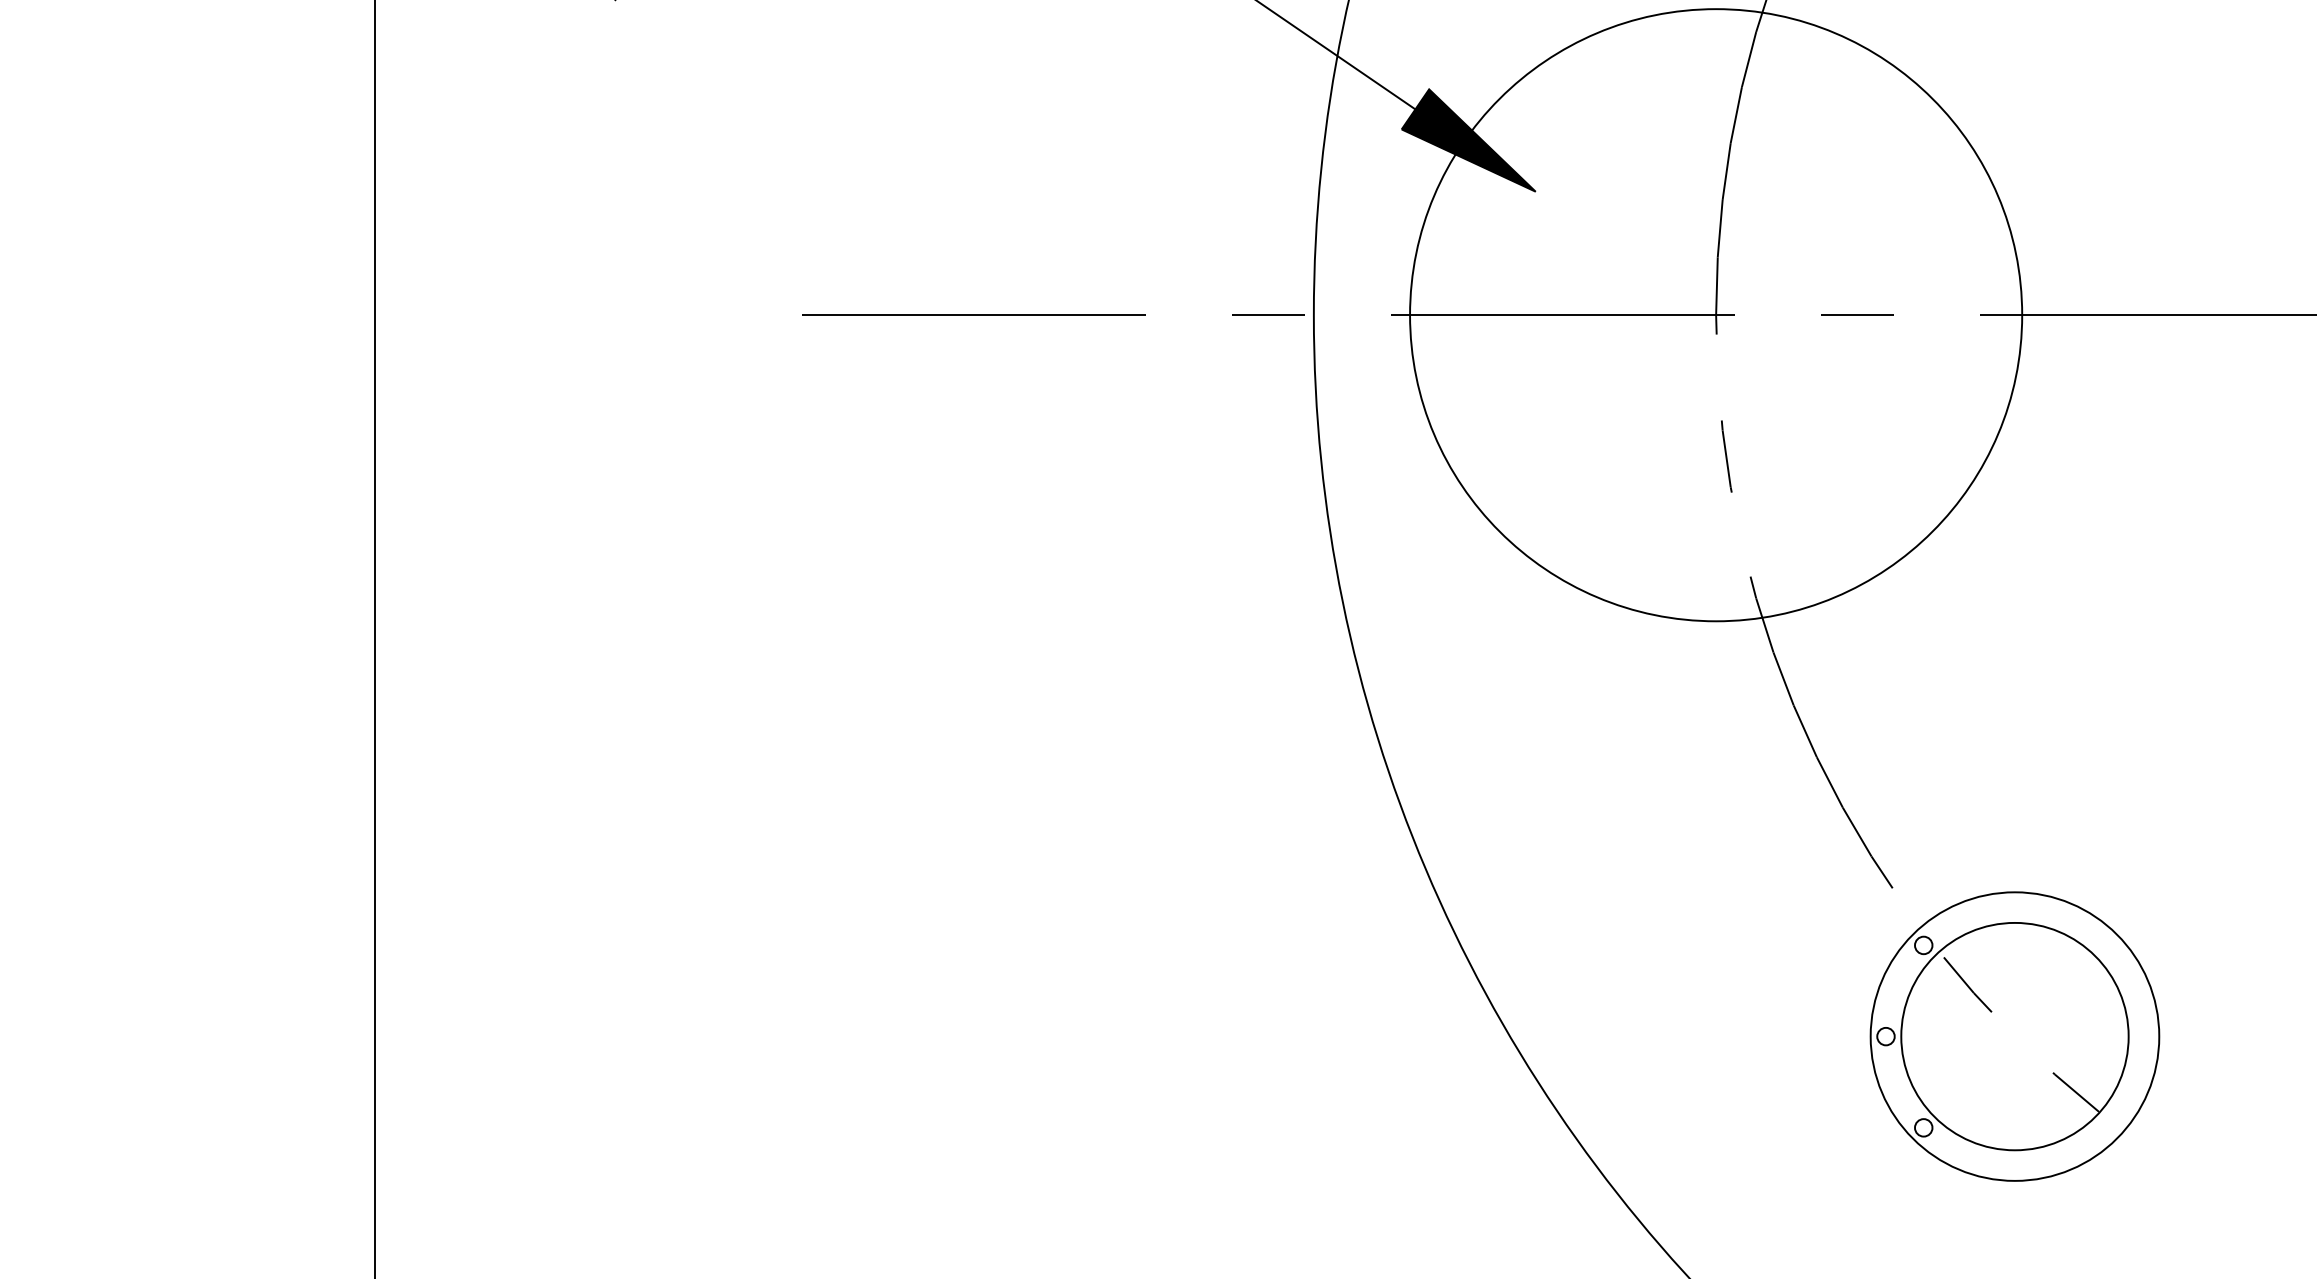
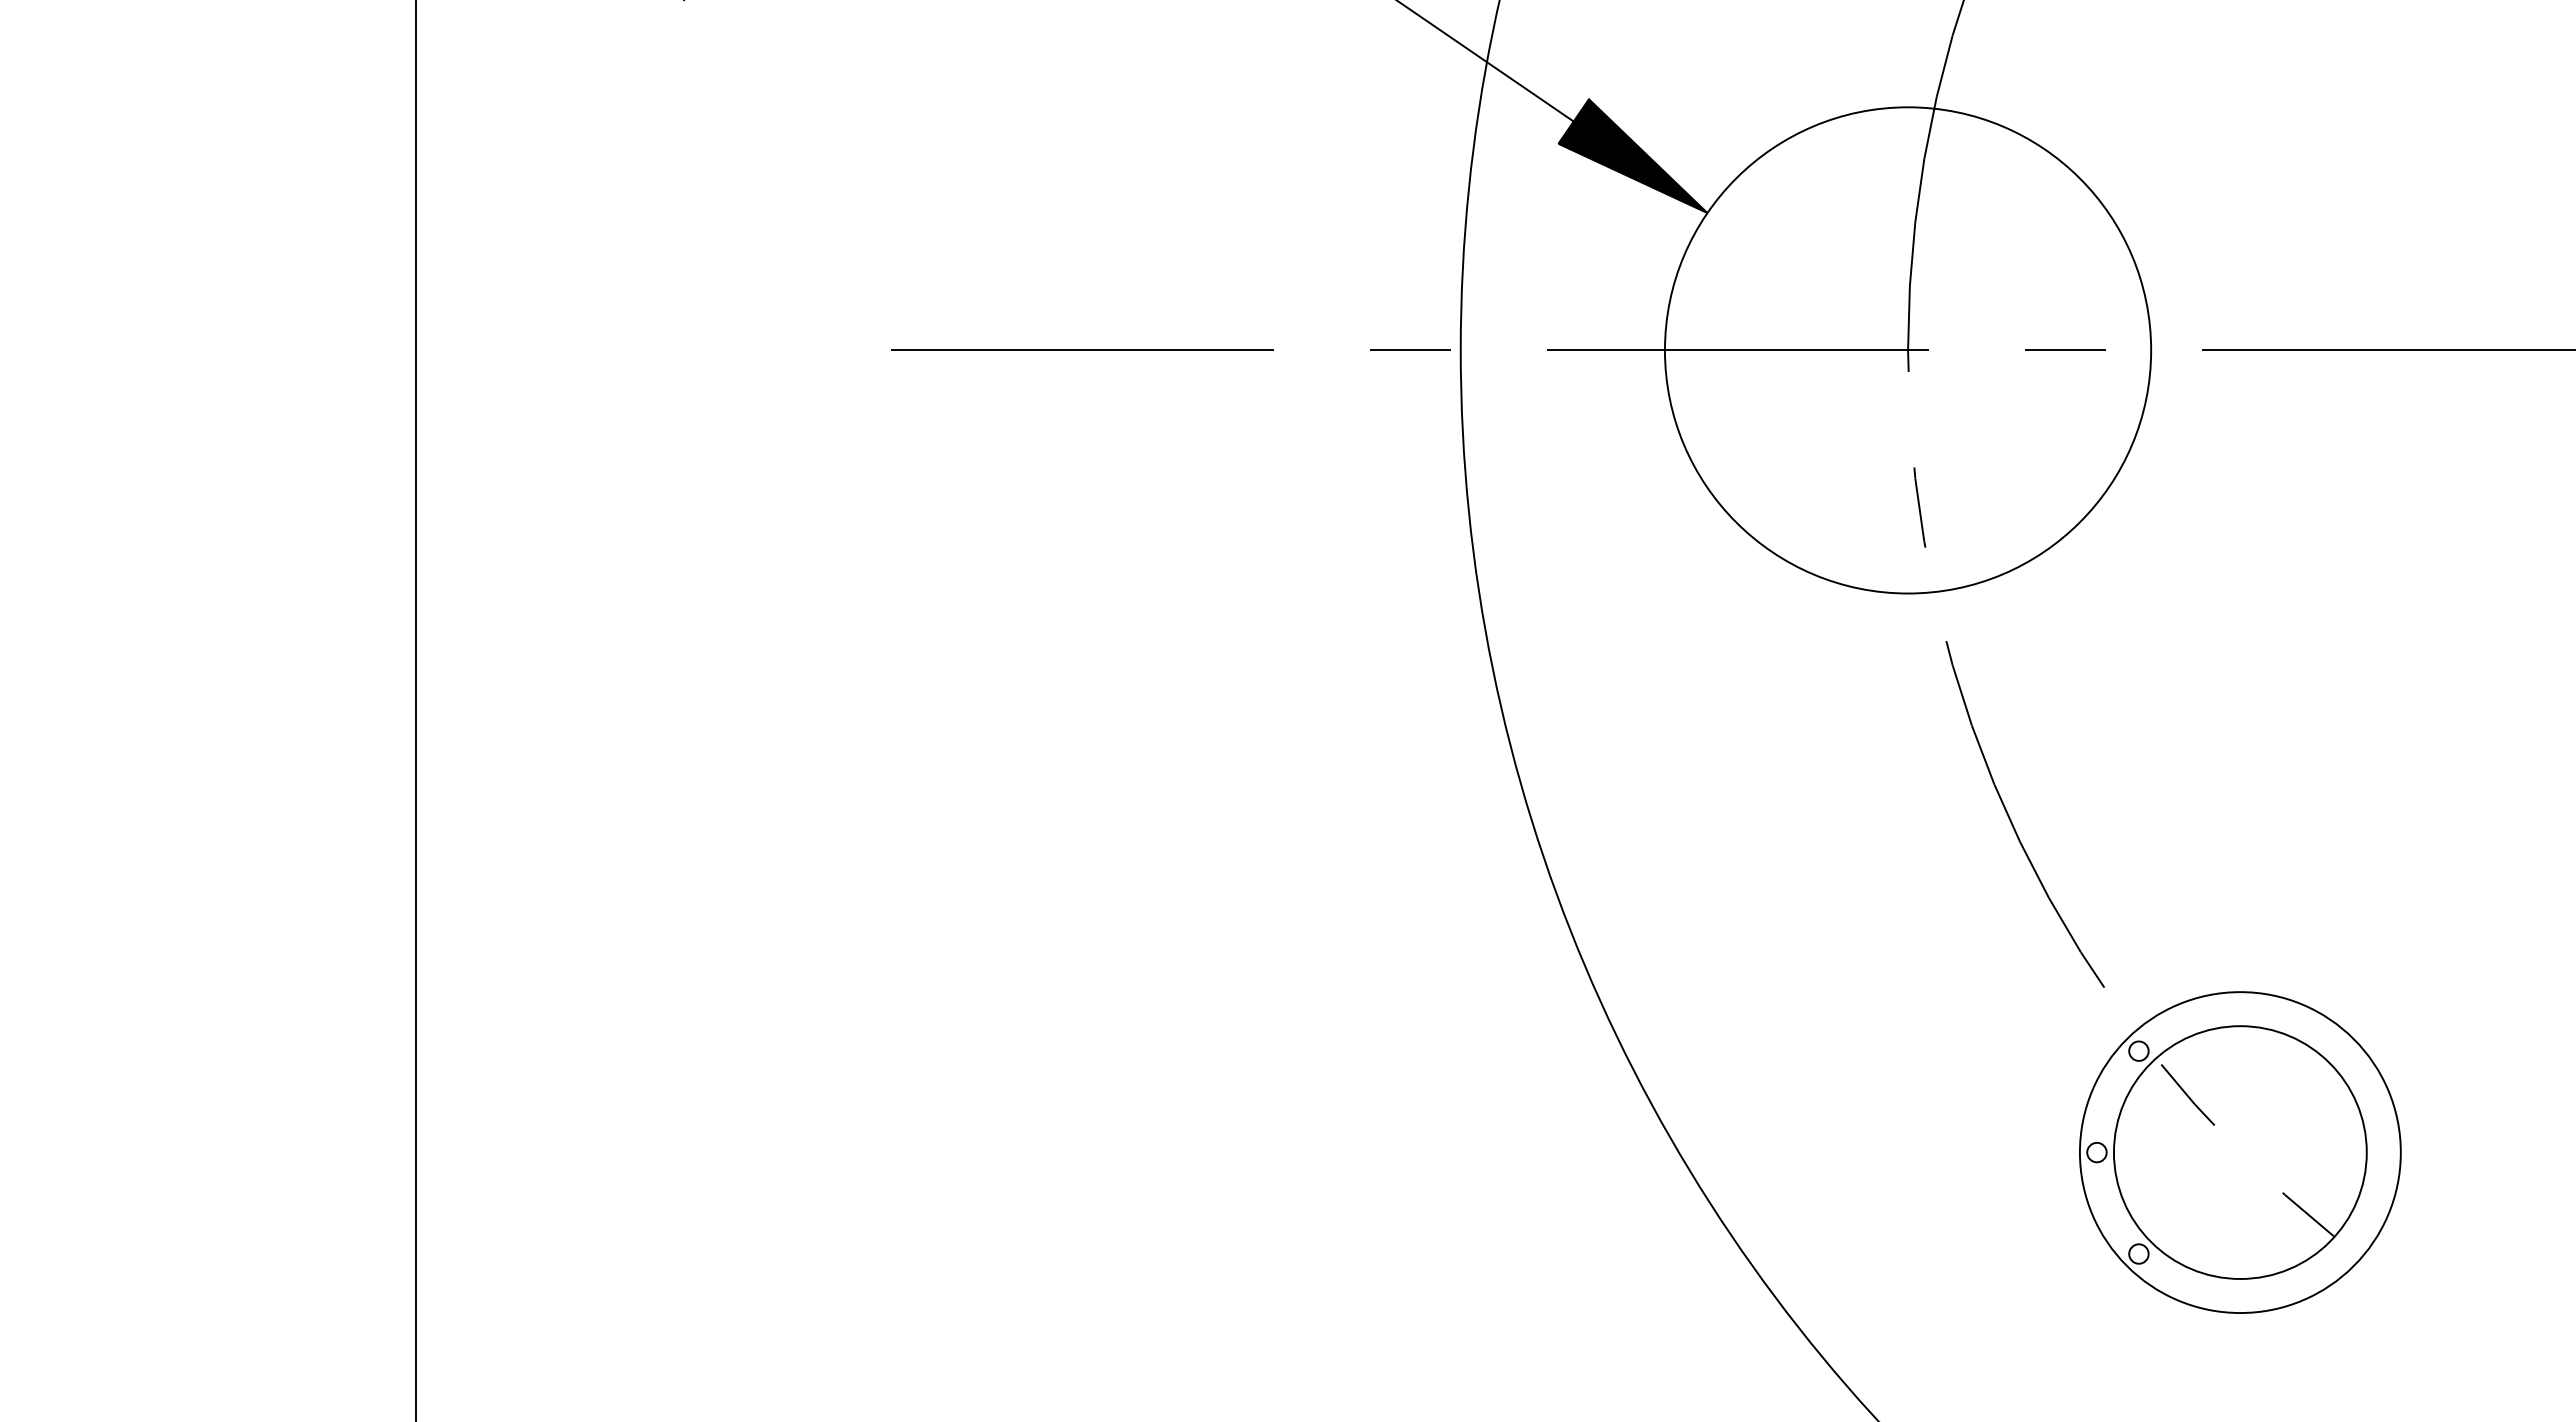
circle: (1715, 315) -> (1907, 350), size x0.71

